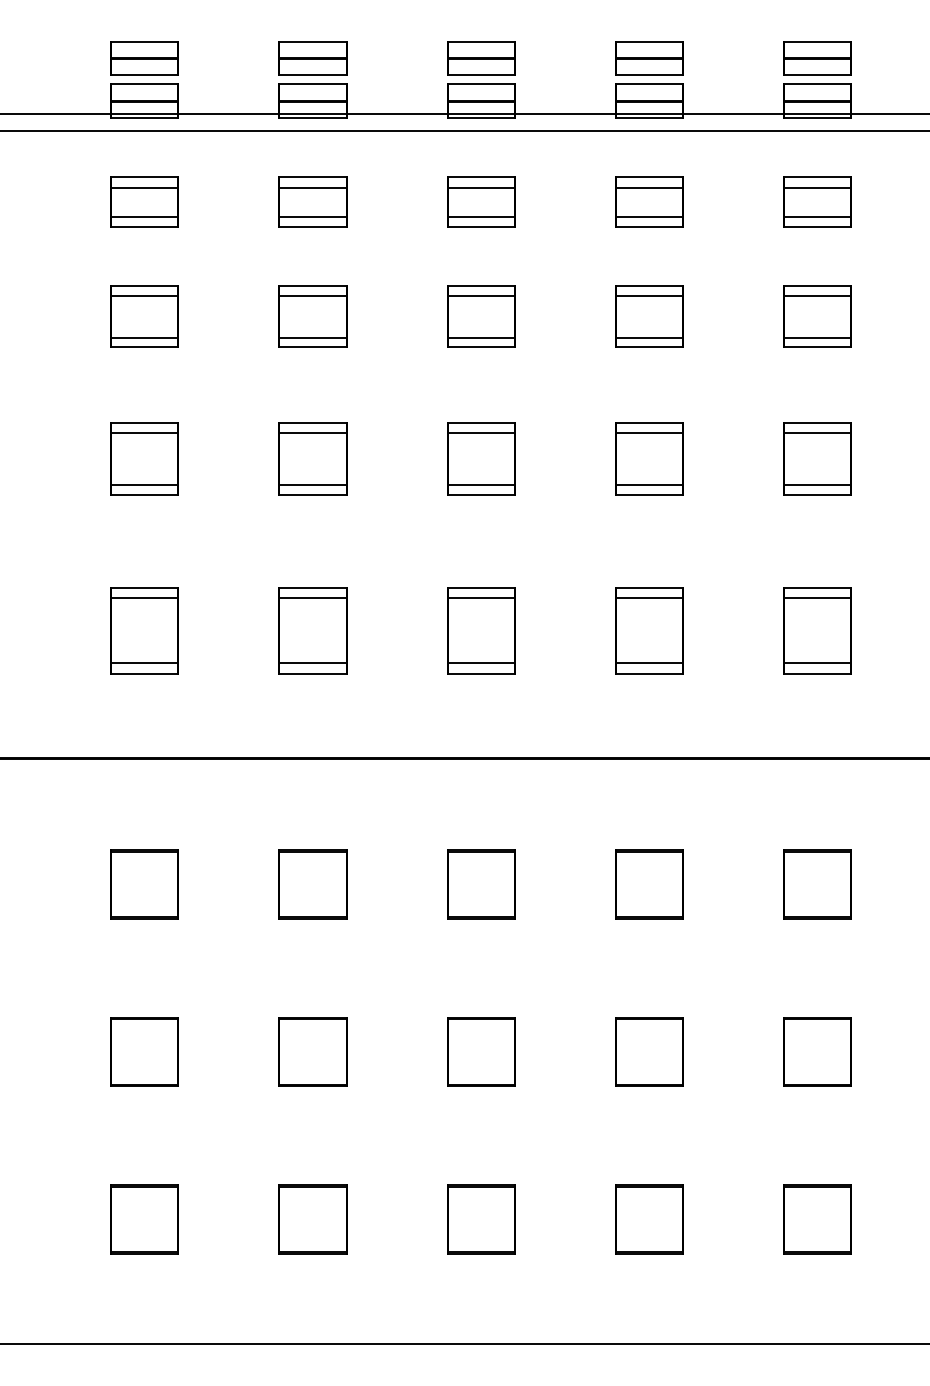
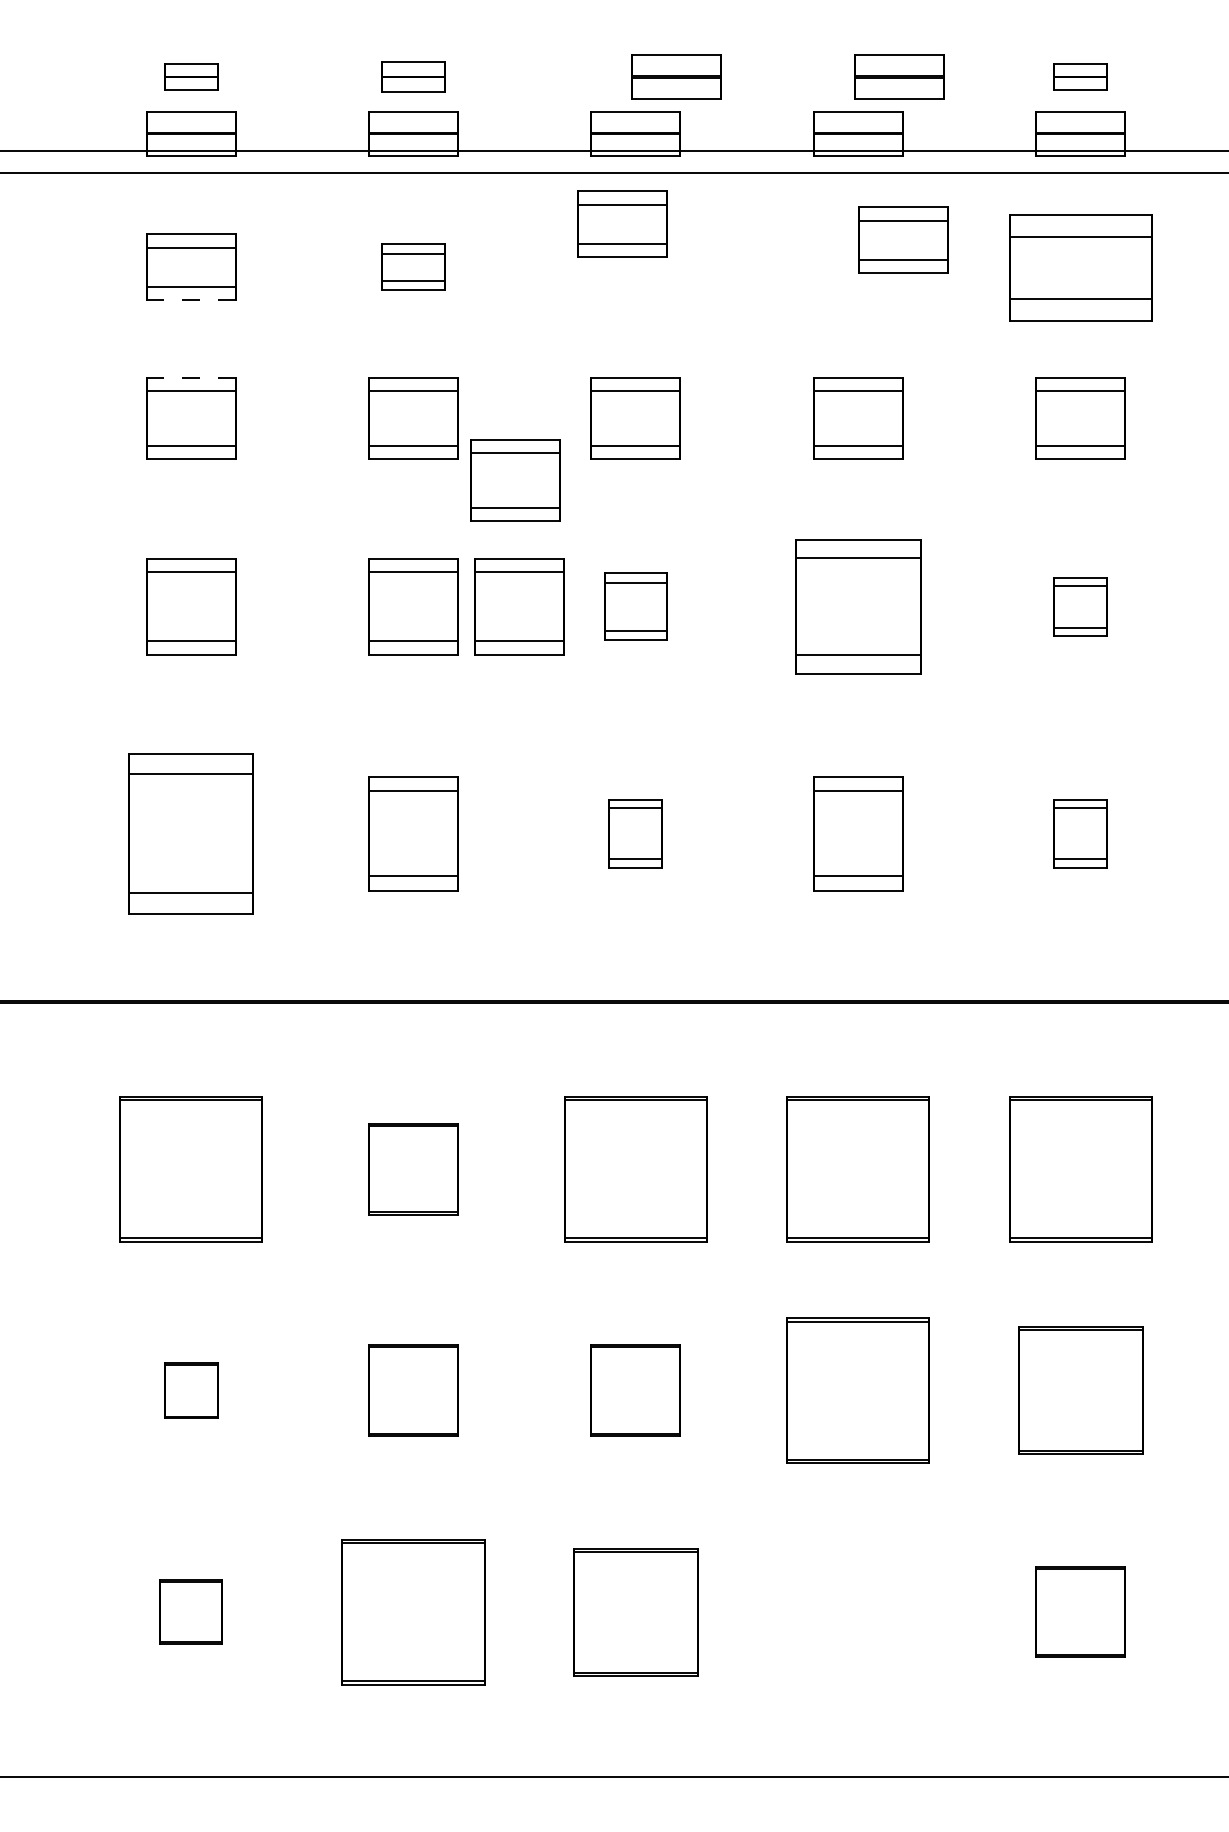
part: (145, 58) -> (191, 76), size x0.6
part: (312, 58) -> (413, 76), size x0.7
part: (480, 58) -> (676, 76), moved
part: (649, 58) -> (899, 76), moved
part: (817, 58) -> (1080, 76), size x0.6
part: (312, 201) -> (413, 266), size x0.7
part: (480, 201) -> (622, 223), moved
part: (649, 201) -> (903, 239), moved
part: (817, 201) -> (1080, 266), size x1.6
line: (144, 227) -> (190, 300), solid -> dashed
line: (144, 286) -> (190, 378), solid -> dashed
part: (390, 363) -> (515, 480), added
part: (393, 458) -> (519, 606), added
part: (480, 458) -> (635, 606), size x0.7
part: (649, 458) -> (858, 606), size x1.4
part: (817, 458) -> (1080, 606), size x0.6
part: (145, 630) -> (191, 833), size x1.4
part: (480, 630) -> (635, 833), size x0.6
part: (817, 630) -> (1080, 833), size x0.6
part: (145, 884) -> (191, 1169), size x1.6
part: (480, 884) -> (635, 1169), size x1.6
part: (649, 884) -> (858, 1169), size x1.6
part: (817, 884) -> (1080, 1169), size x1.6
part: (145, 1051) -> (191, 1390), size x0.6
part: (649, 1051) -> (858, 1390), size x1.6
part: (817, 1051) -> (1080, 1390), size x1.4
part: (145, 1219) -> (191, 1611), size x0.7
part: (312, 1219) -> (413, 1611), size x1.6
part: (480, 1219) -> (635, 1611), size x1.4
part: (649, 1219) -> (858, 1611), removed

